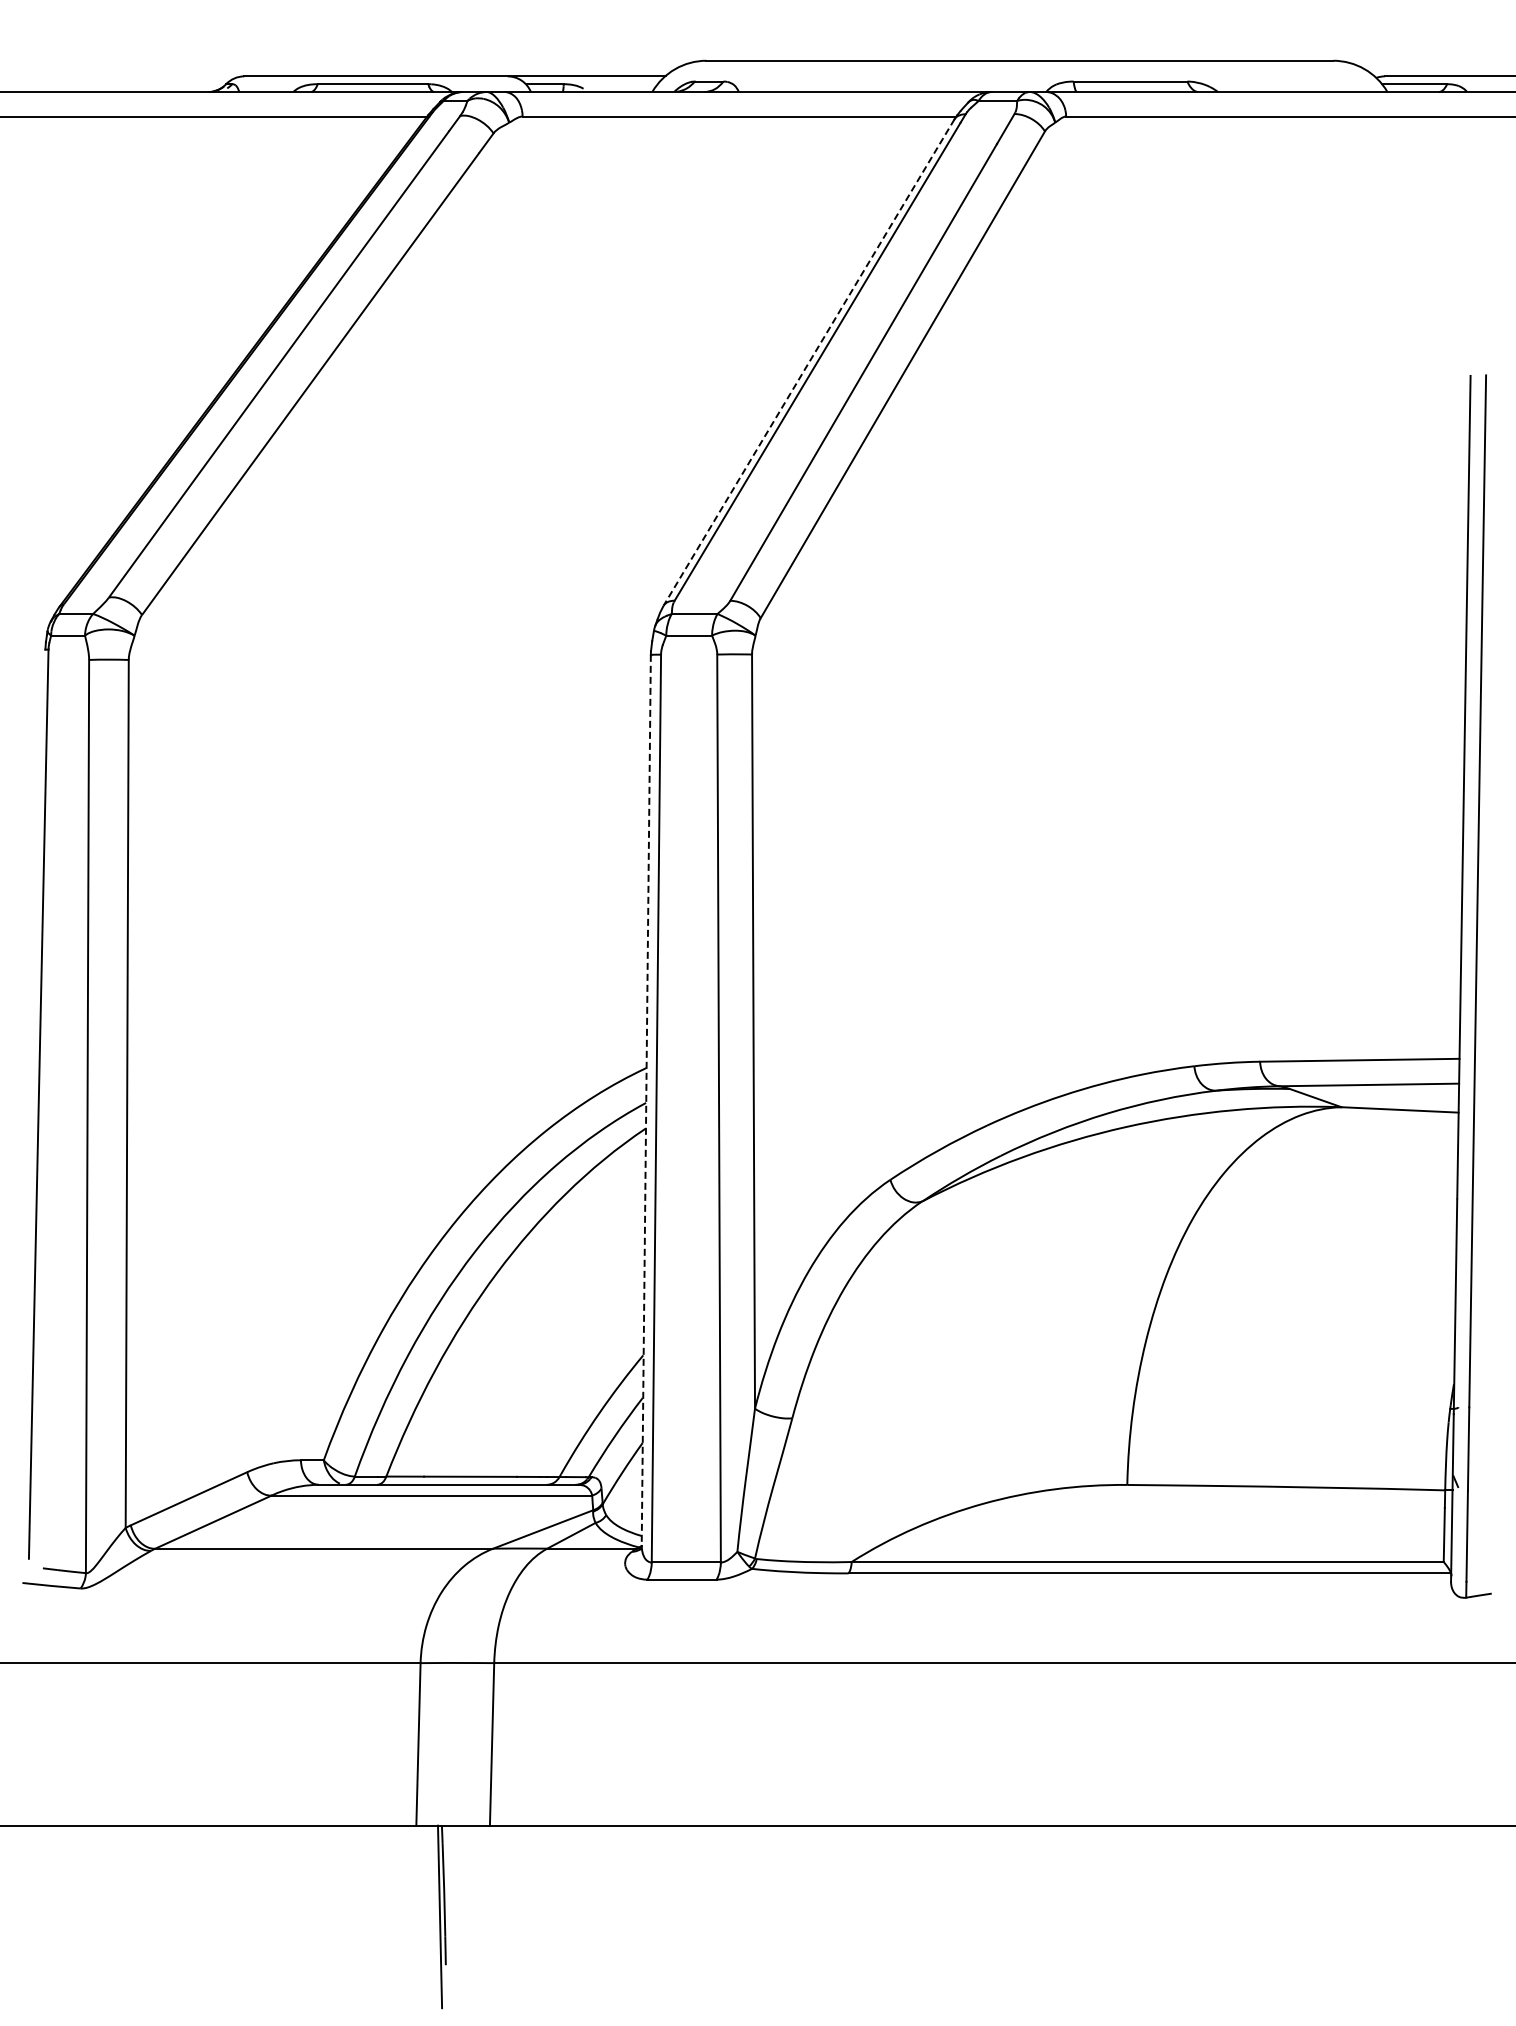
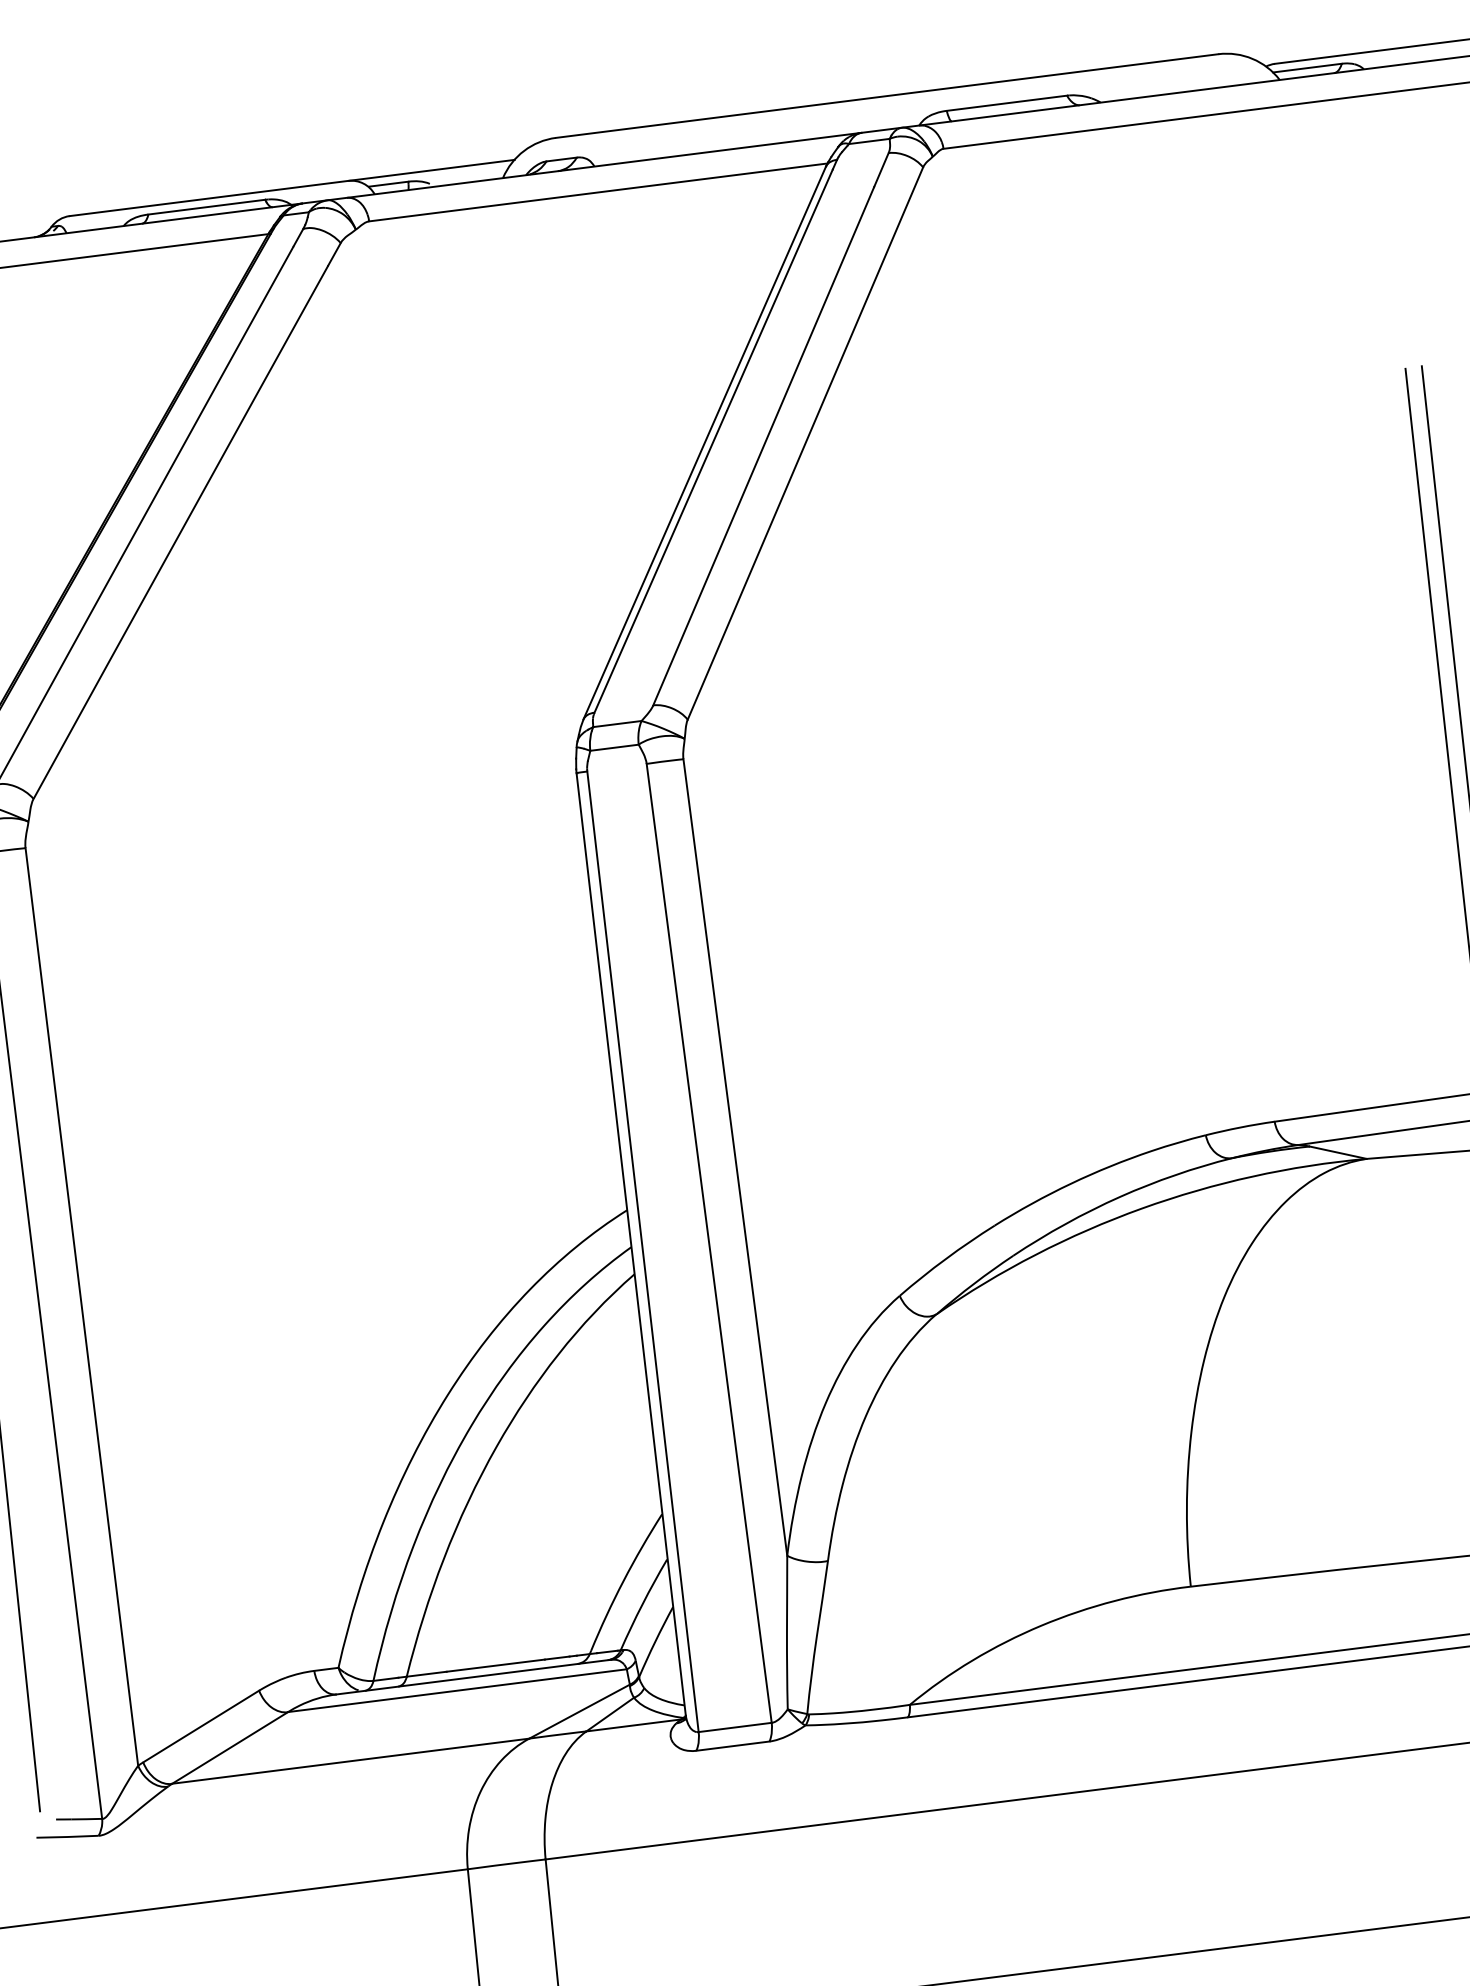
line: (808, 362) -> (704, 443), dashed -> solid
line: (646, 1100) -> (631, 1244), dashed -> solid

